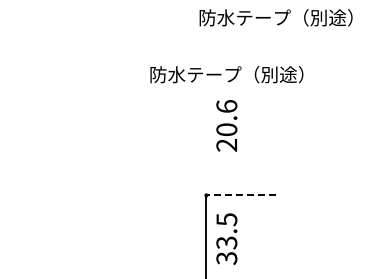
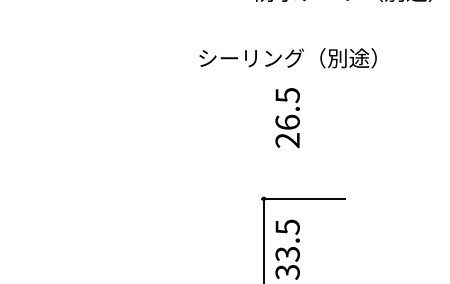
text: (195, 74) -> (251, 58), 防水テープ（別途） -> シーリング（別途）
text: (226, 118) -> (287, 109), 20.6 -> 26.5
line: (240, 195) -> (303, 198), dashed -> solid

